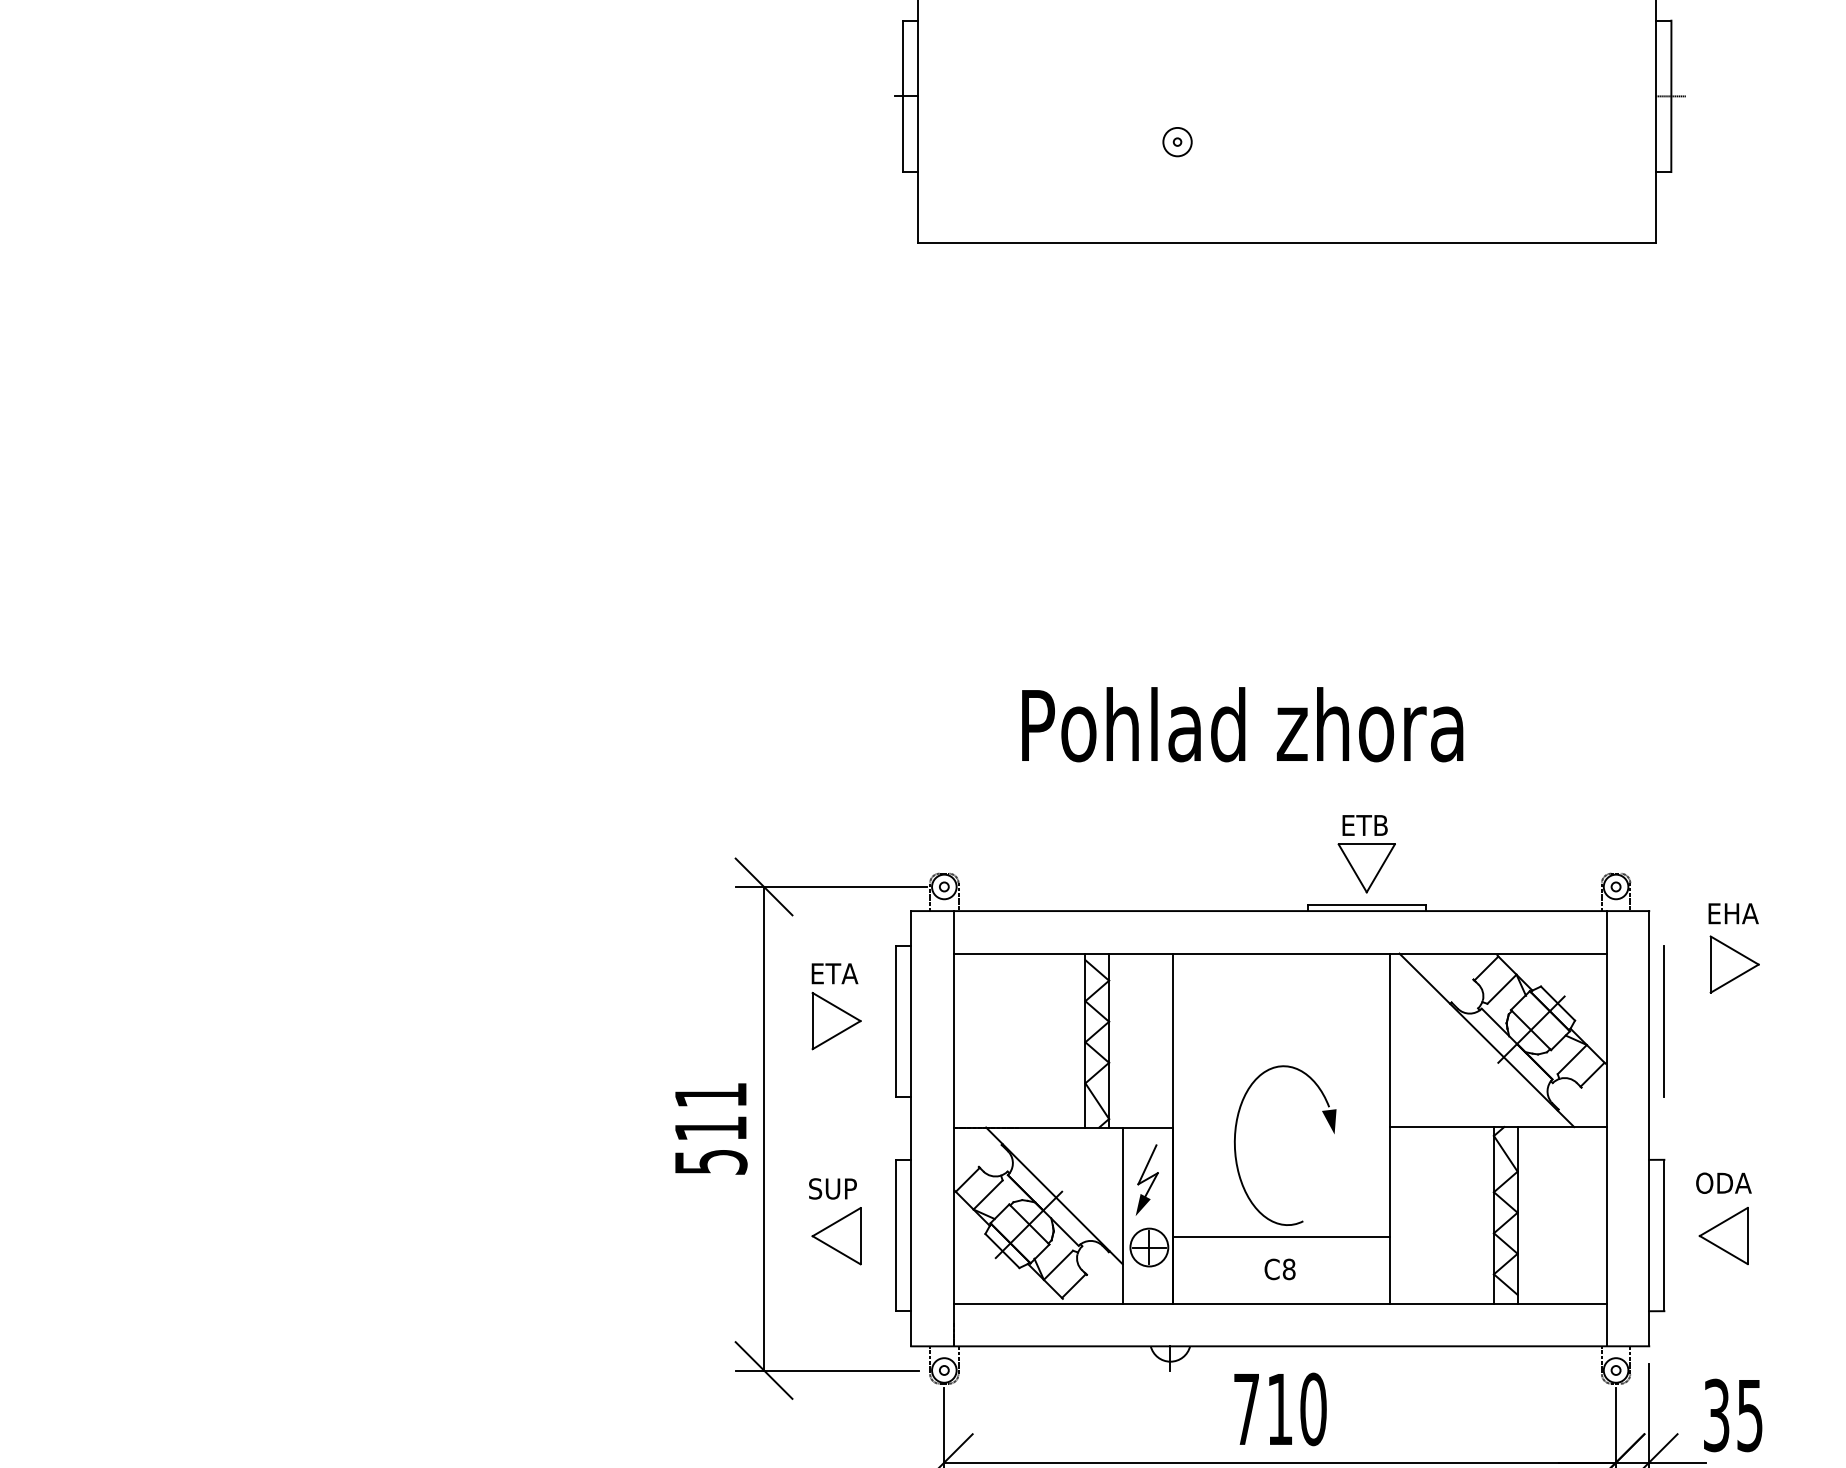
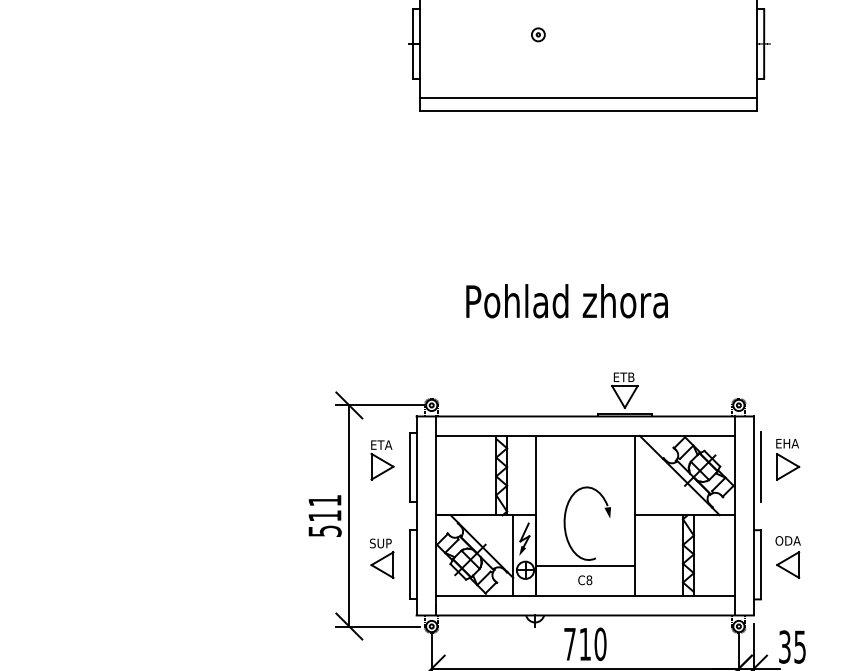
part: (1177, 141) -> (538, 34), moved
line: (1287, 215) -> (588, 98), added
text: (1241, 725) -> (566, 301), moved
part: (1735, 948) -> (788, 459), moved

